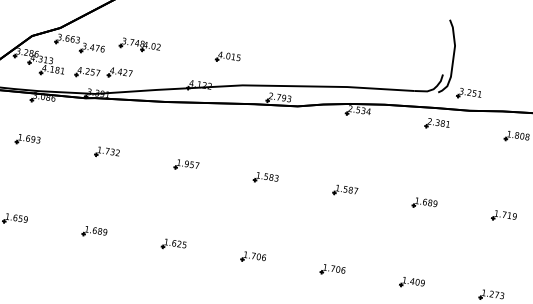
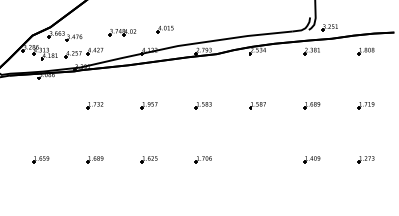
part: (140, 45) -> (122, 32), moved
part: (27, 140) -> (40, 105), removed
part: (332, 270) -> (257, 159), removed

